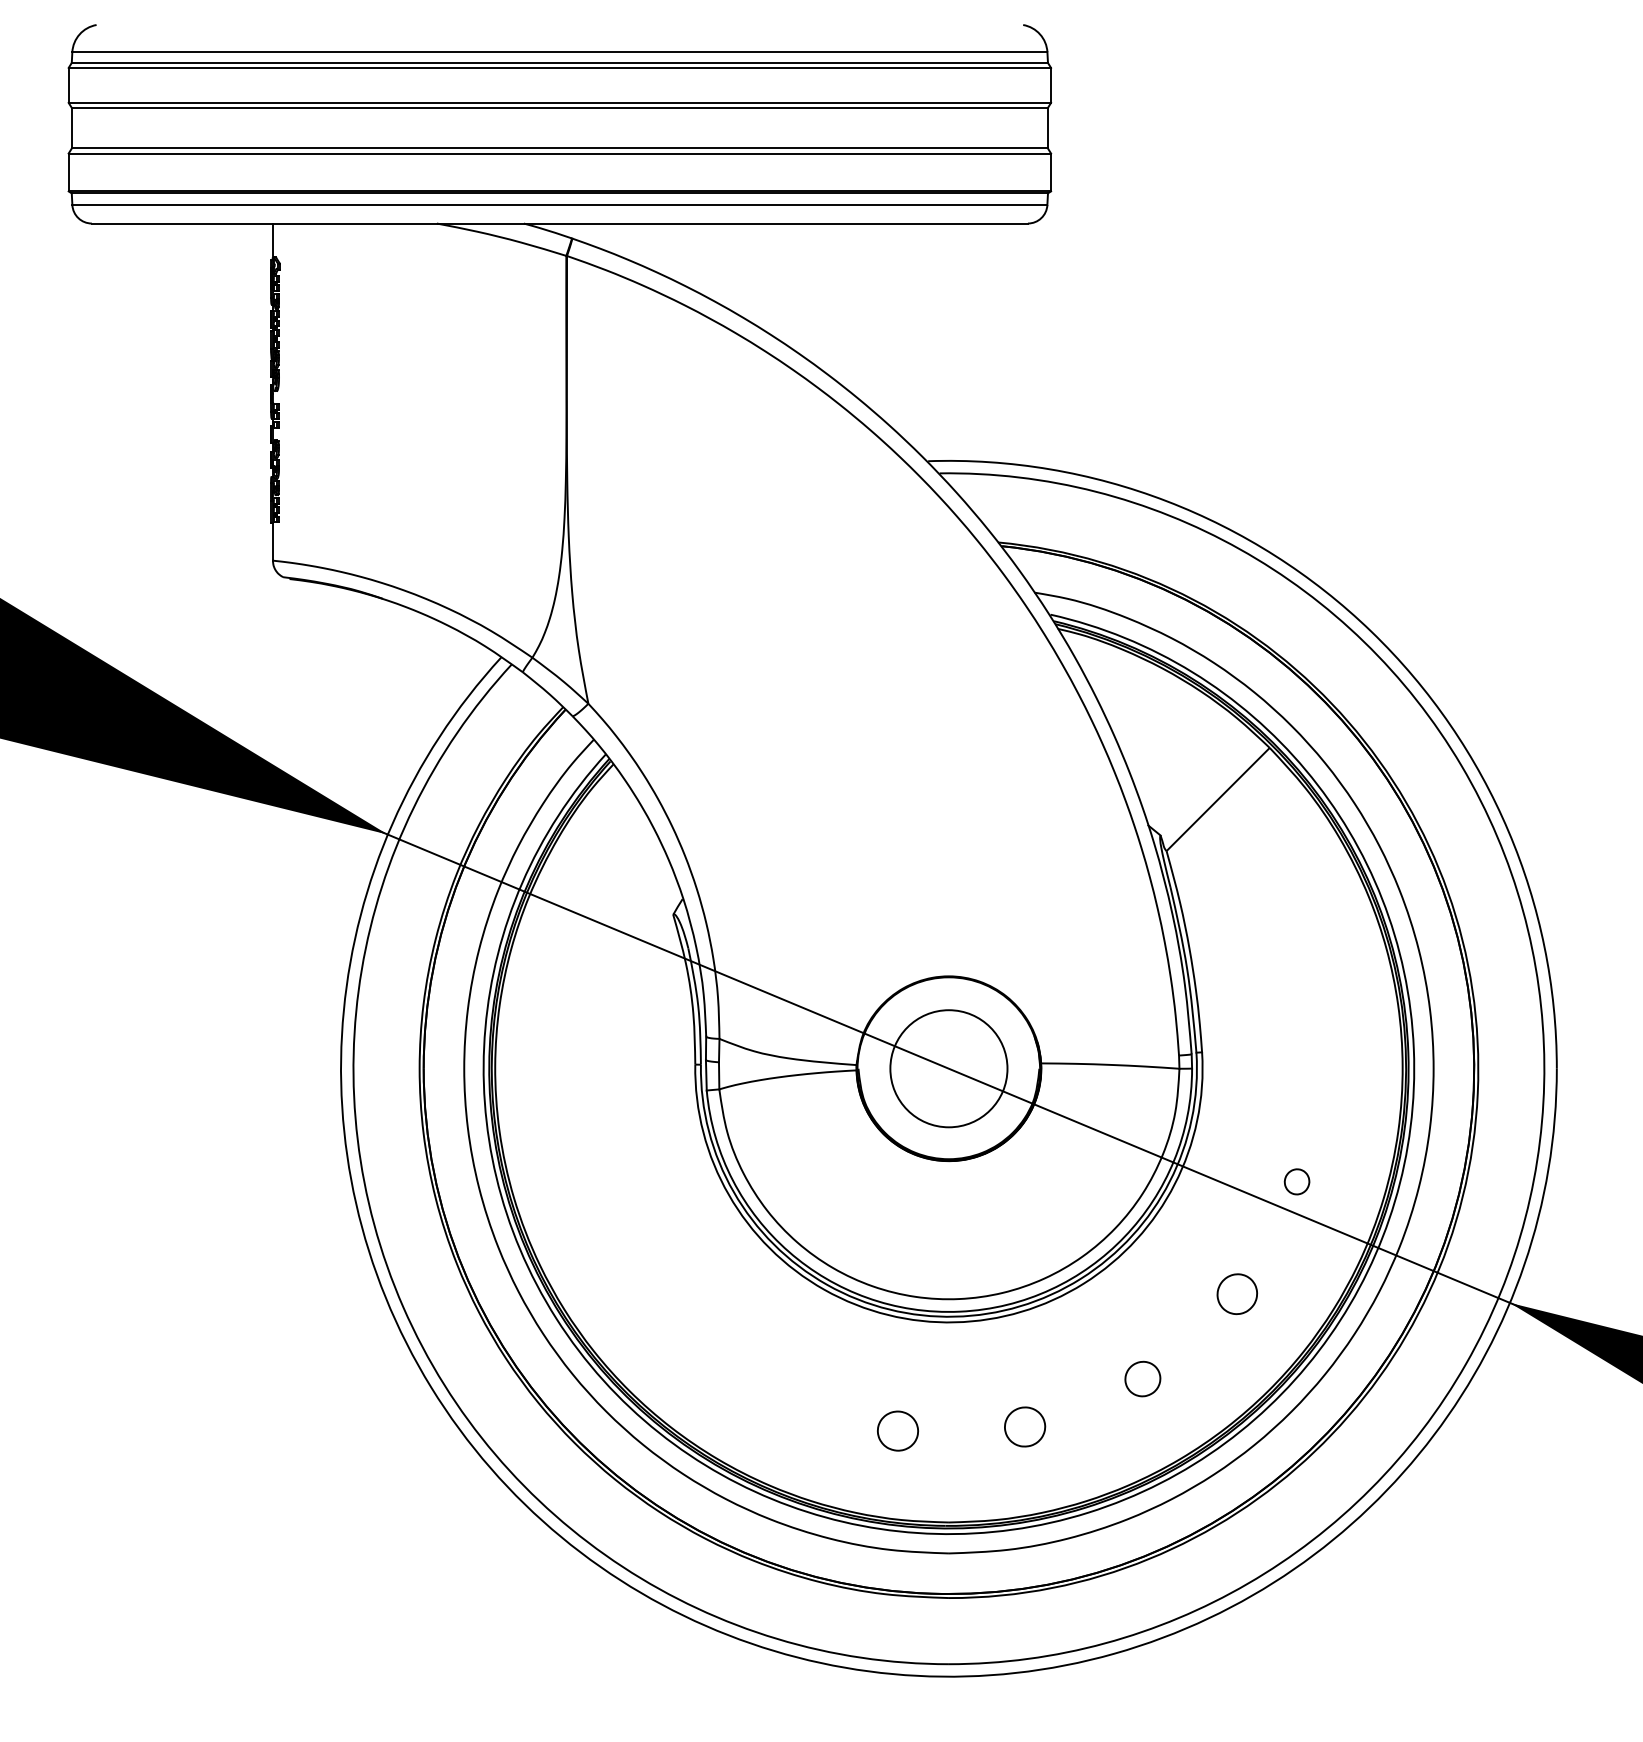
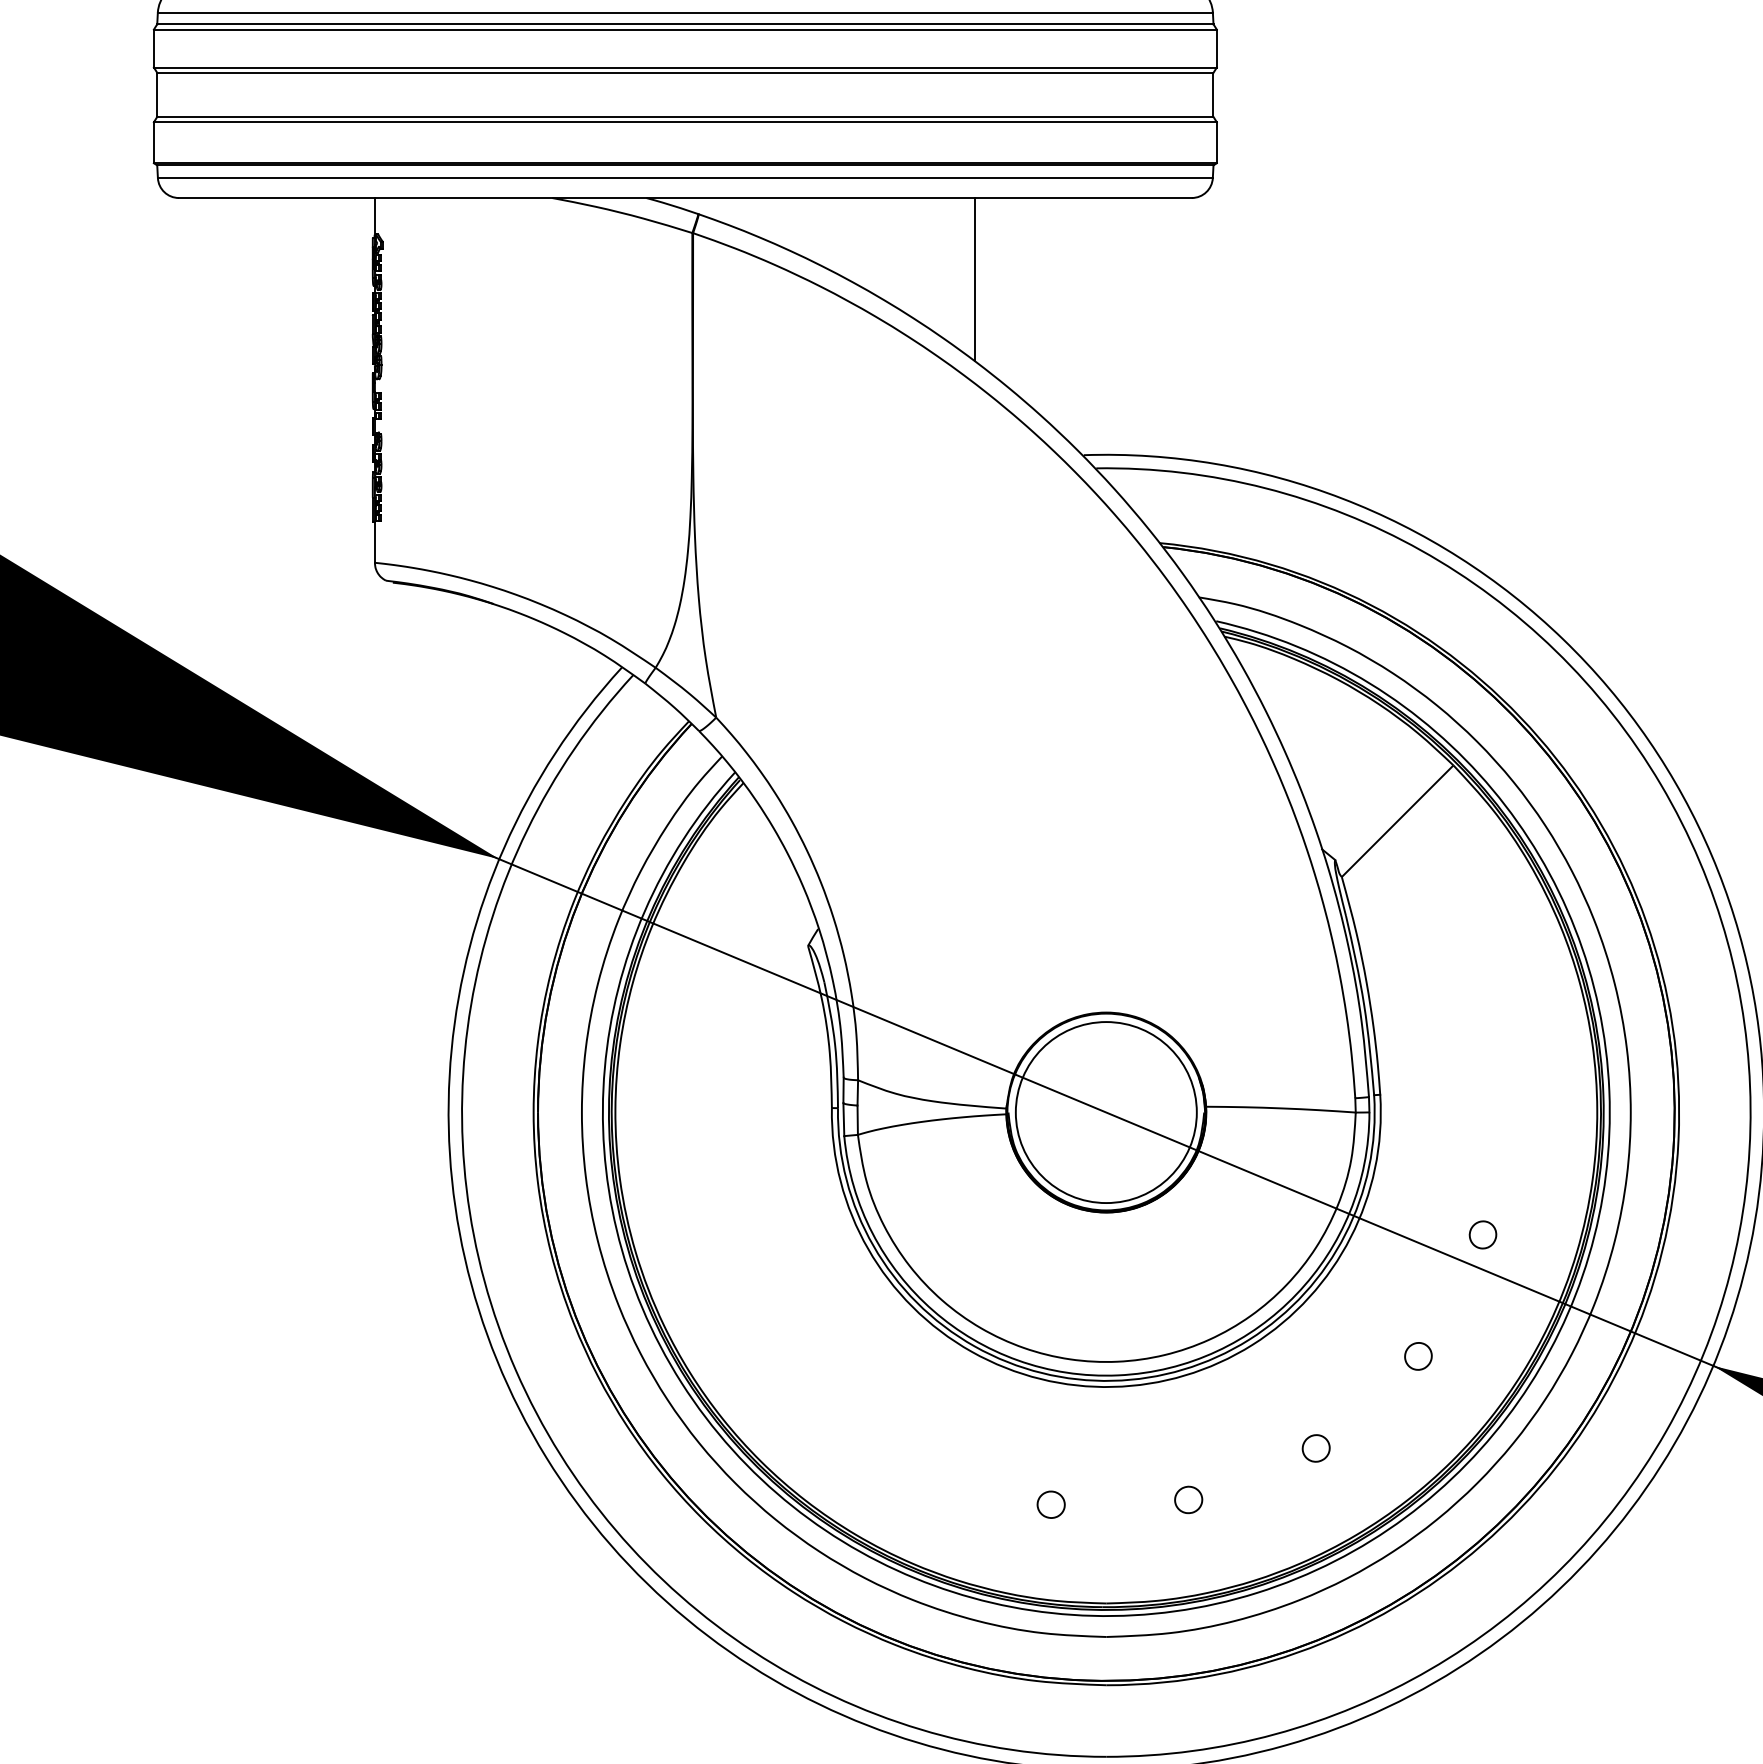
line: (827, 298) -> (974, 279), added
circle: (948, 1068) -> (1105, 1112), size x1.43
part: (1237, 1293) -> (1418, 1355), size x0.62
part: (1142, 1379) -> (1315, 1448), size x0.71
part: (1024, 1426) -> (1188, 1499), size x0.62
part: (897, 1431) -> (1050, 1505), size x0.62

